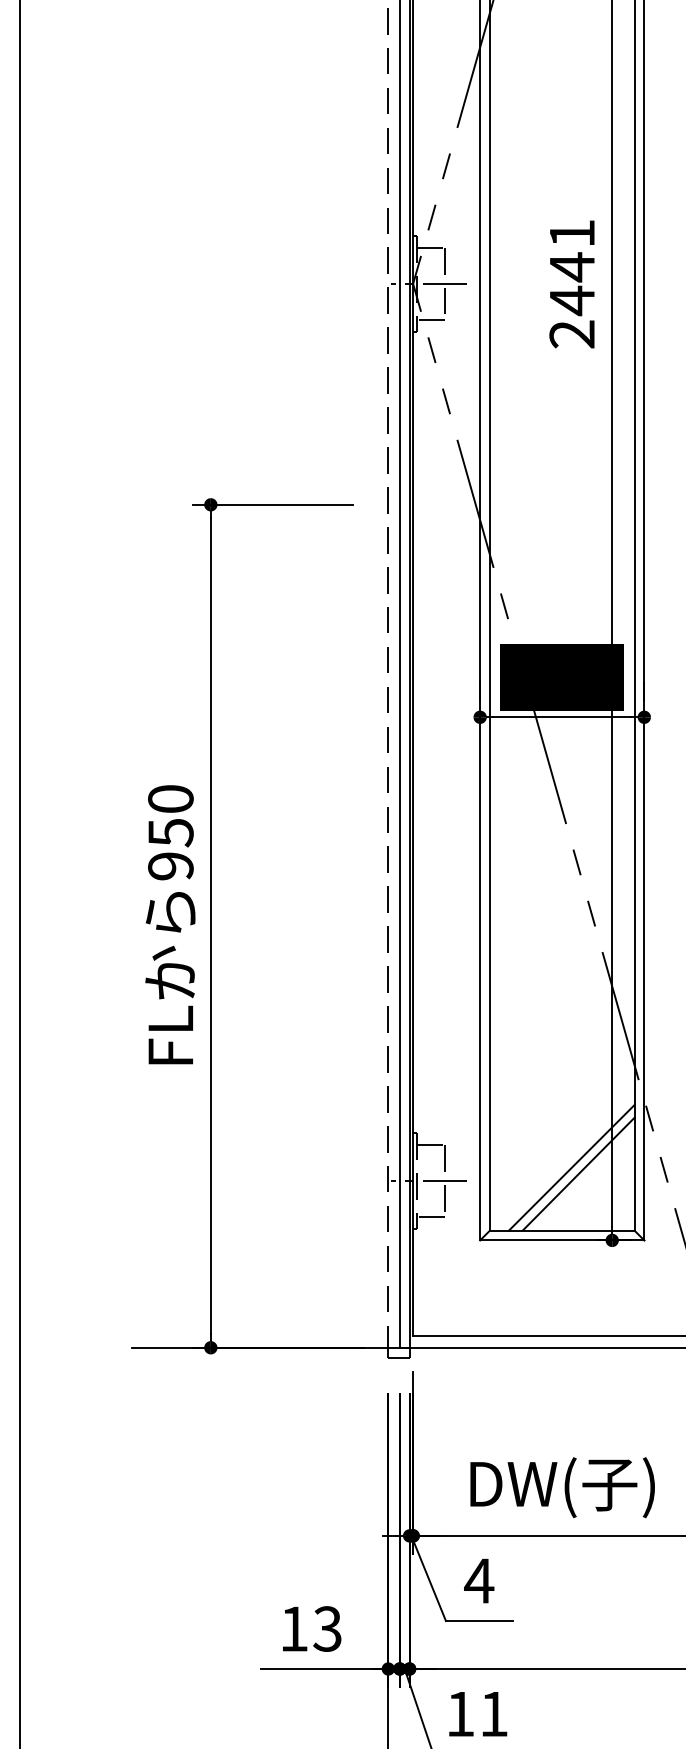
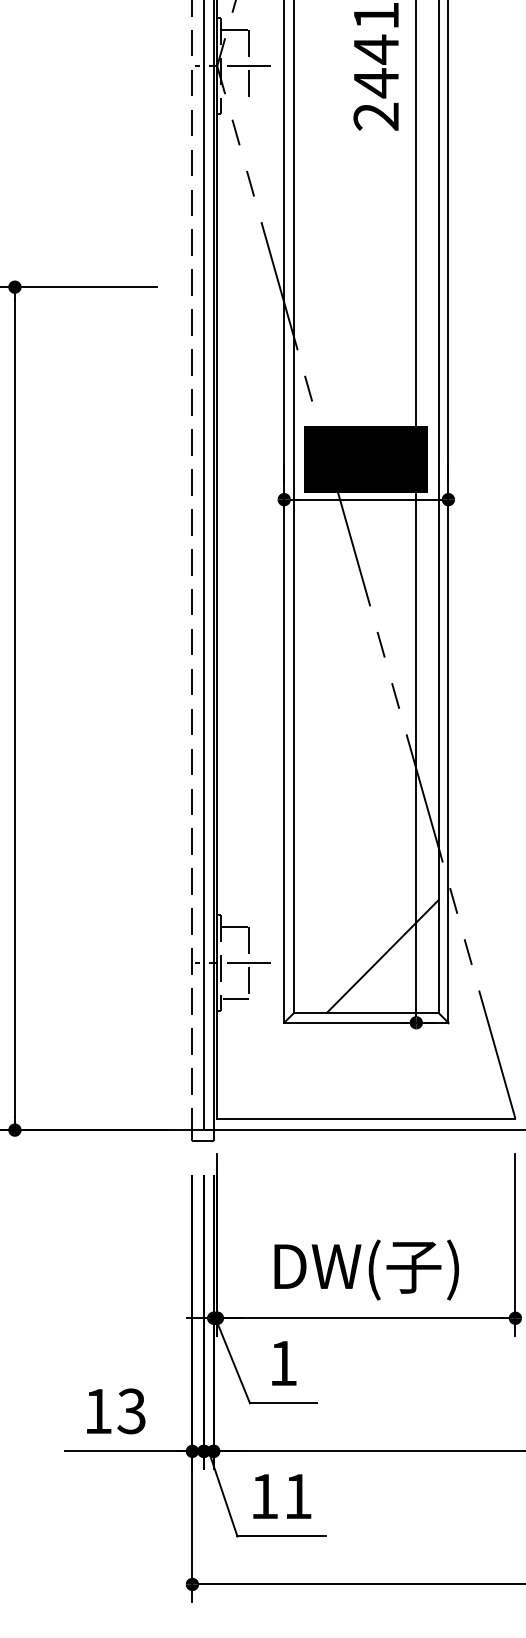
line: (430, 319) -> (234, 101), removed
line: (571, 1167) -> (375, 949), removed
text: (479, 1580) -> (283, 1362), 4 -> 1

